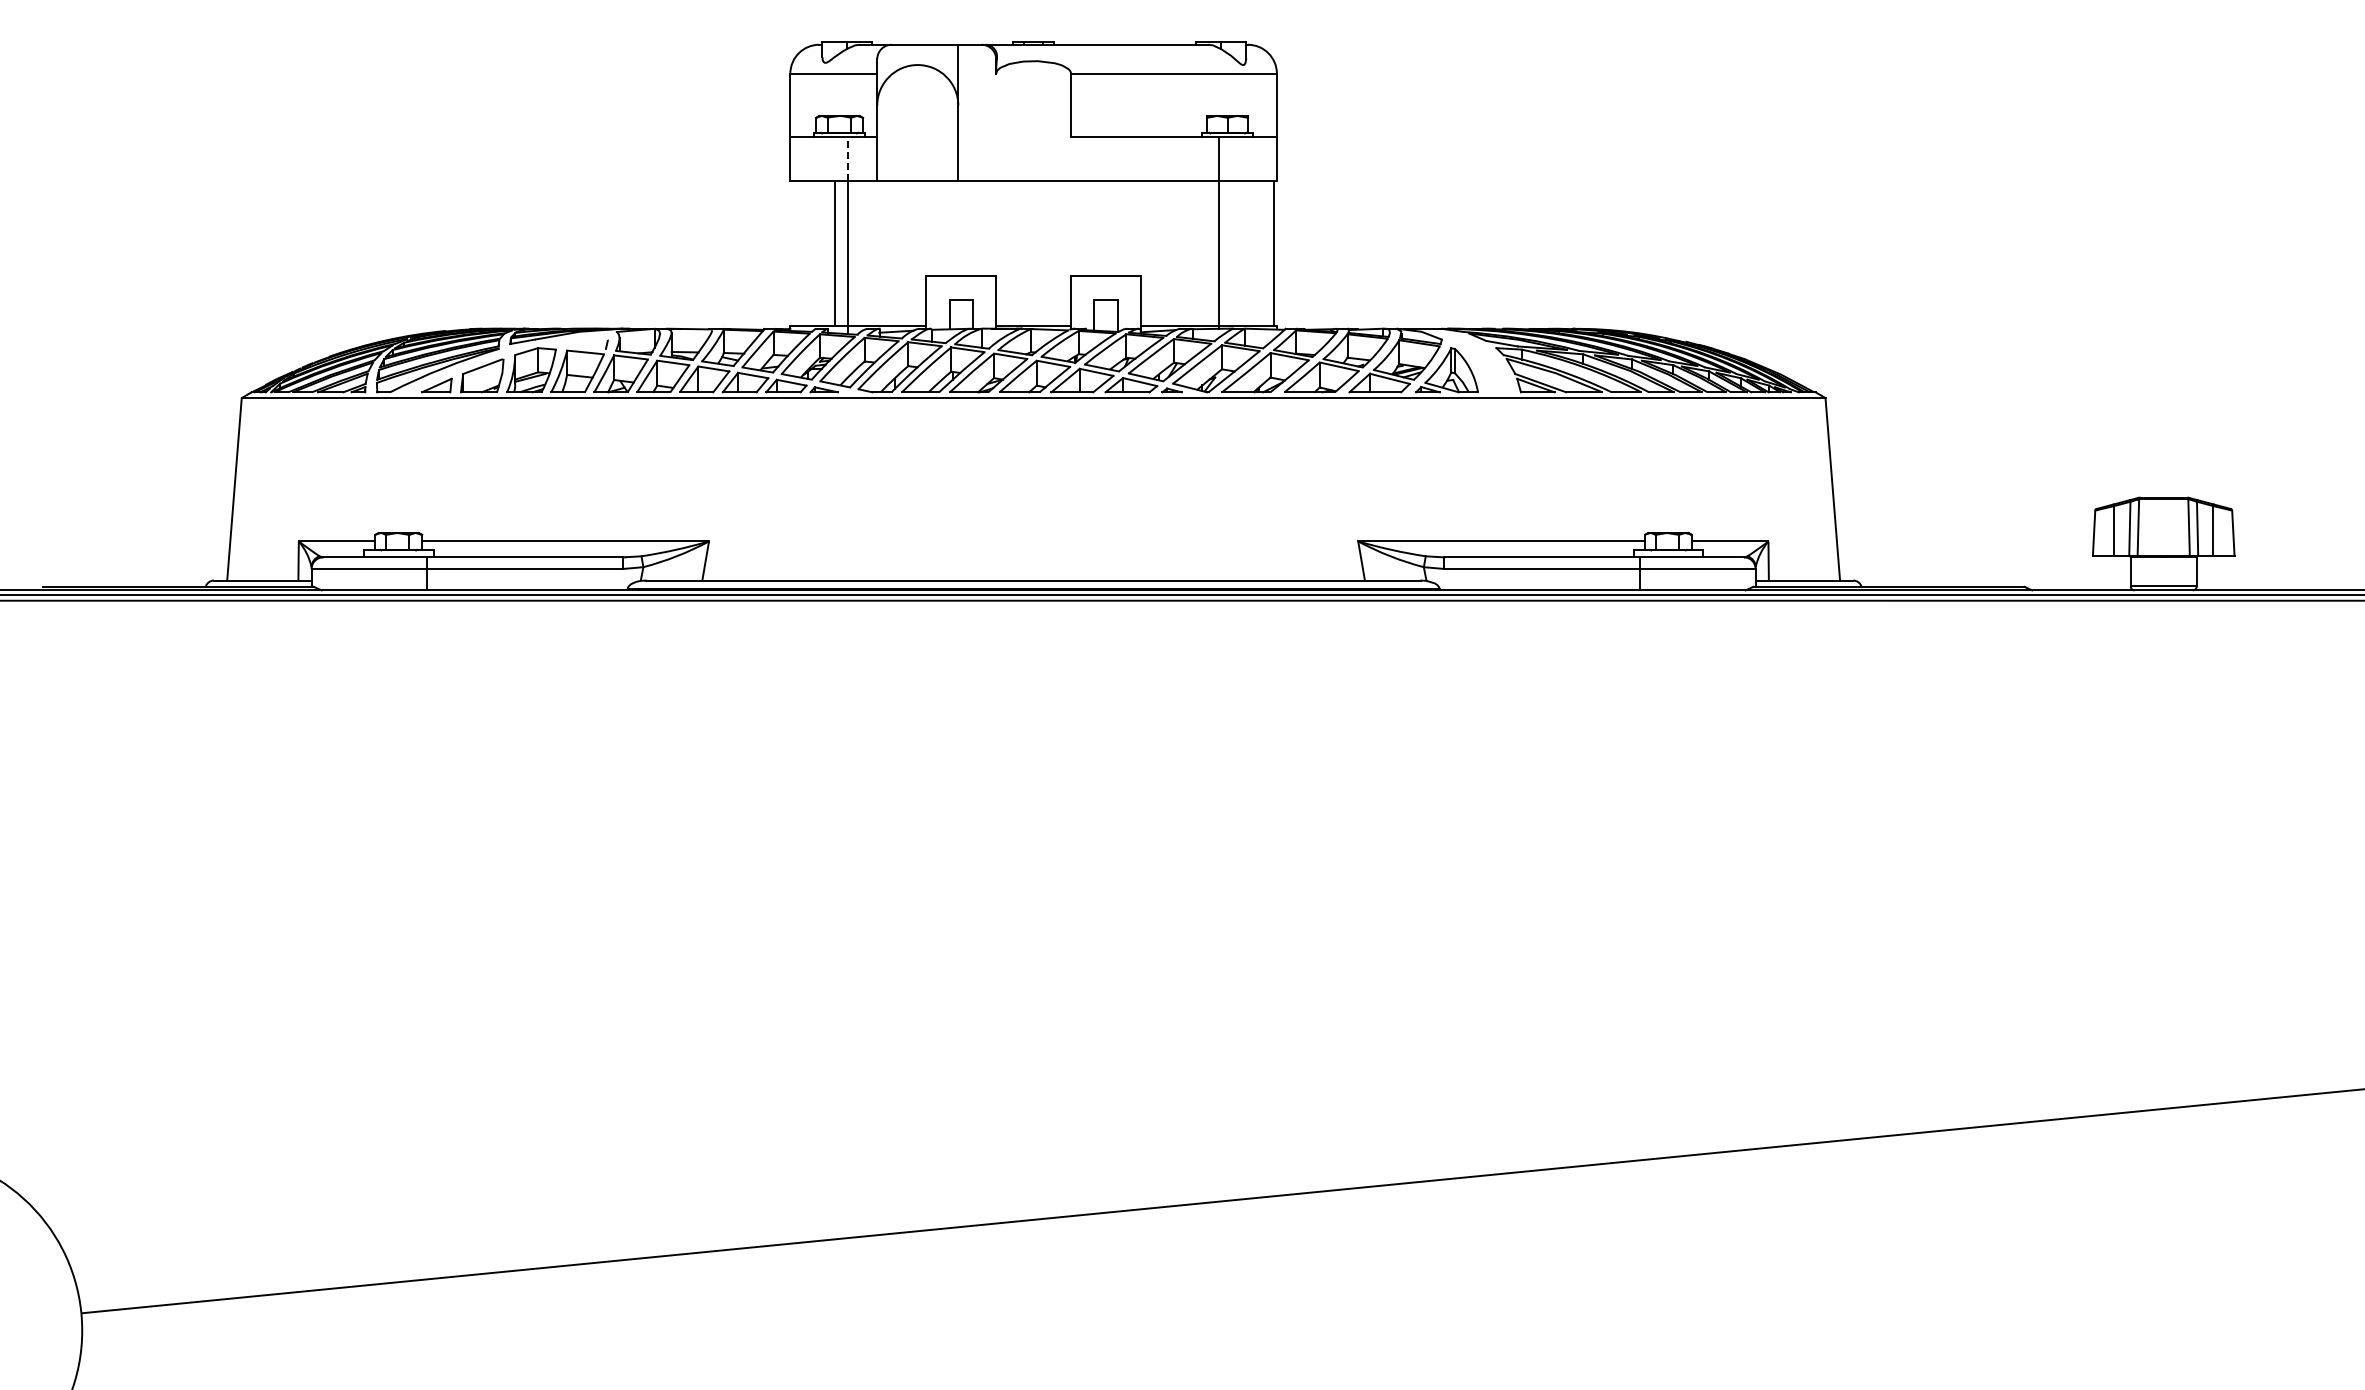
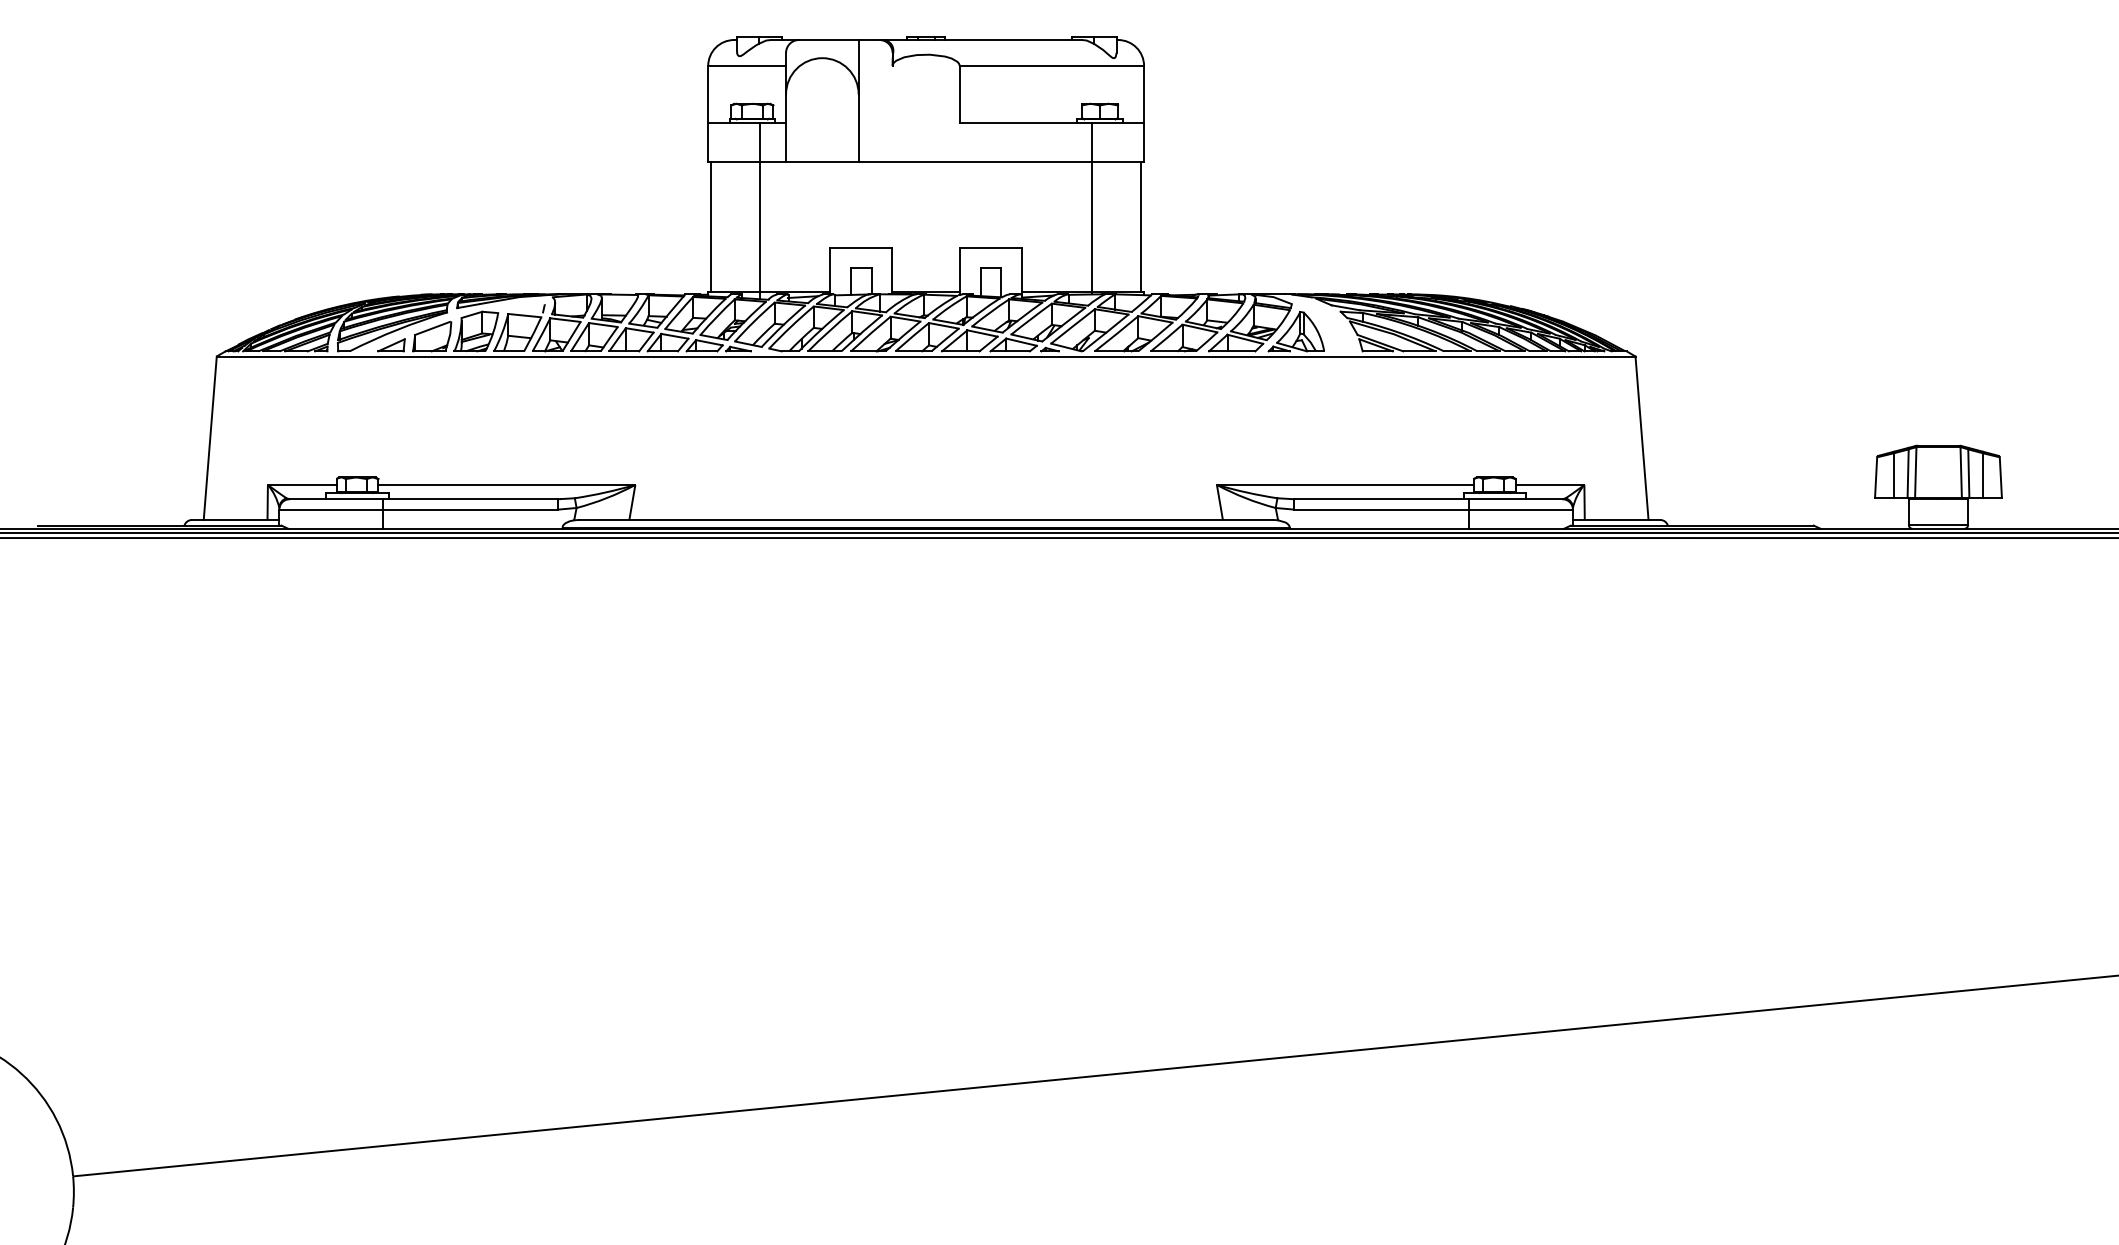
line: (848, 159) -> (760, 142), dashed -> solid
line: (835, 252) -> (711, 226), moved

